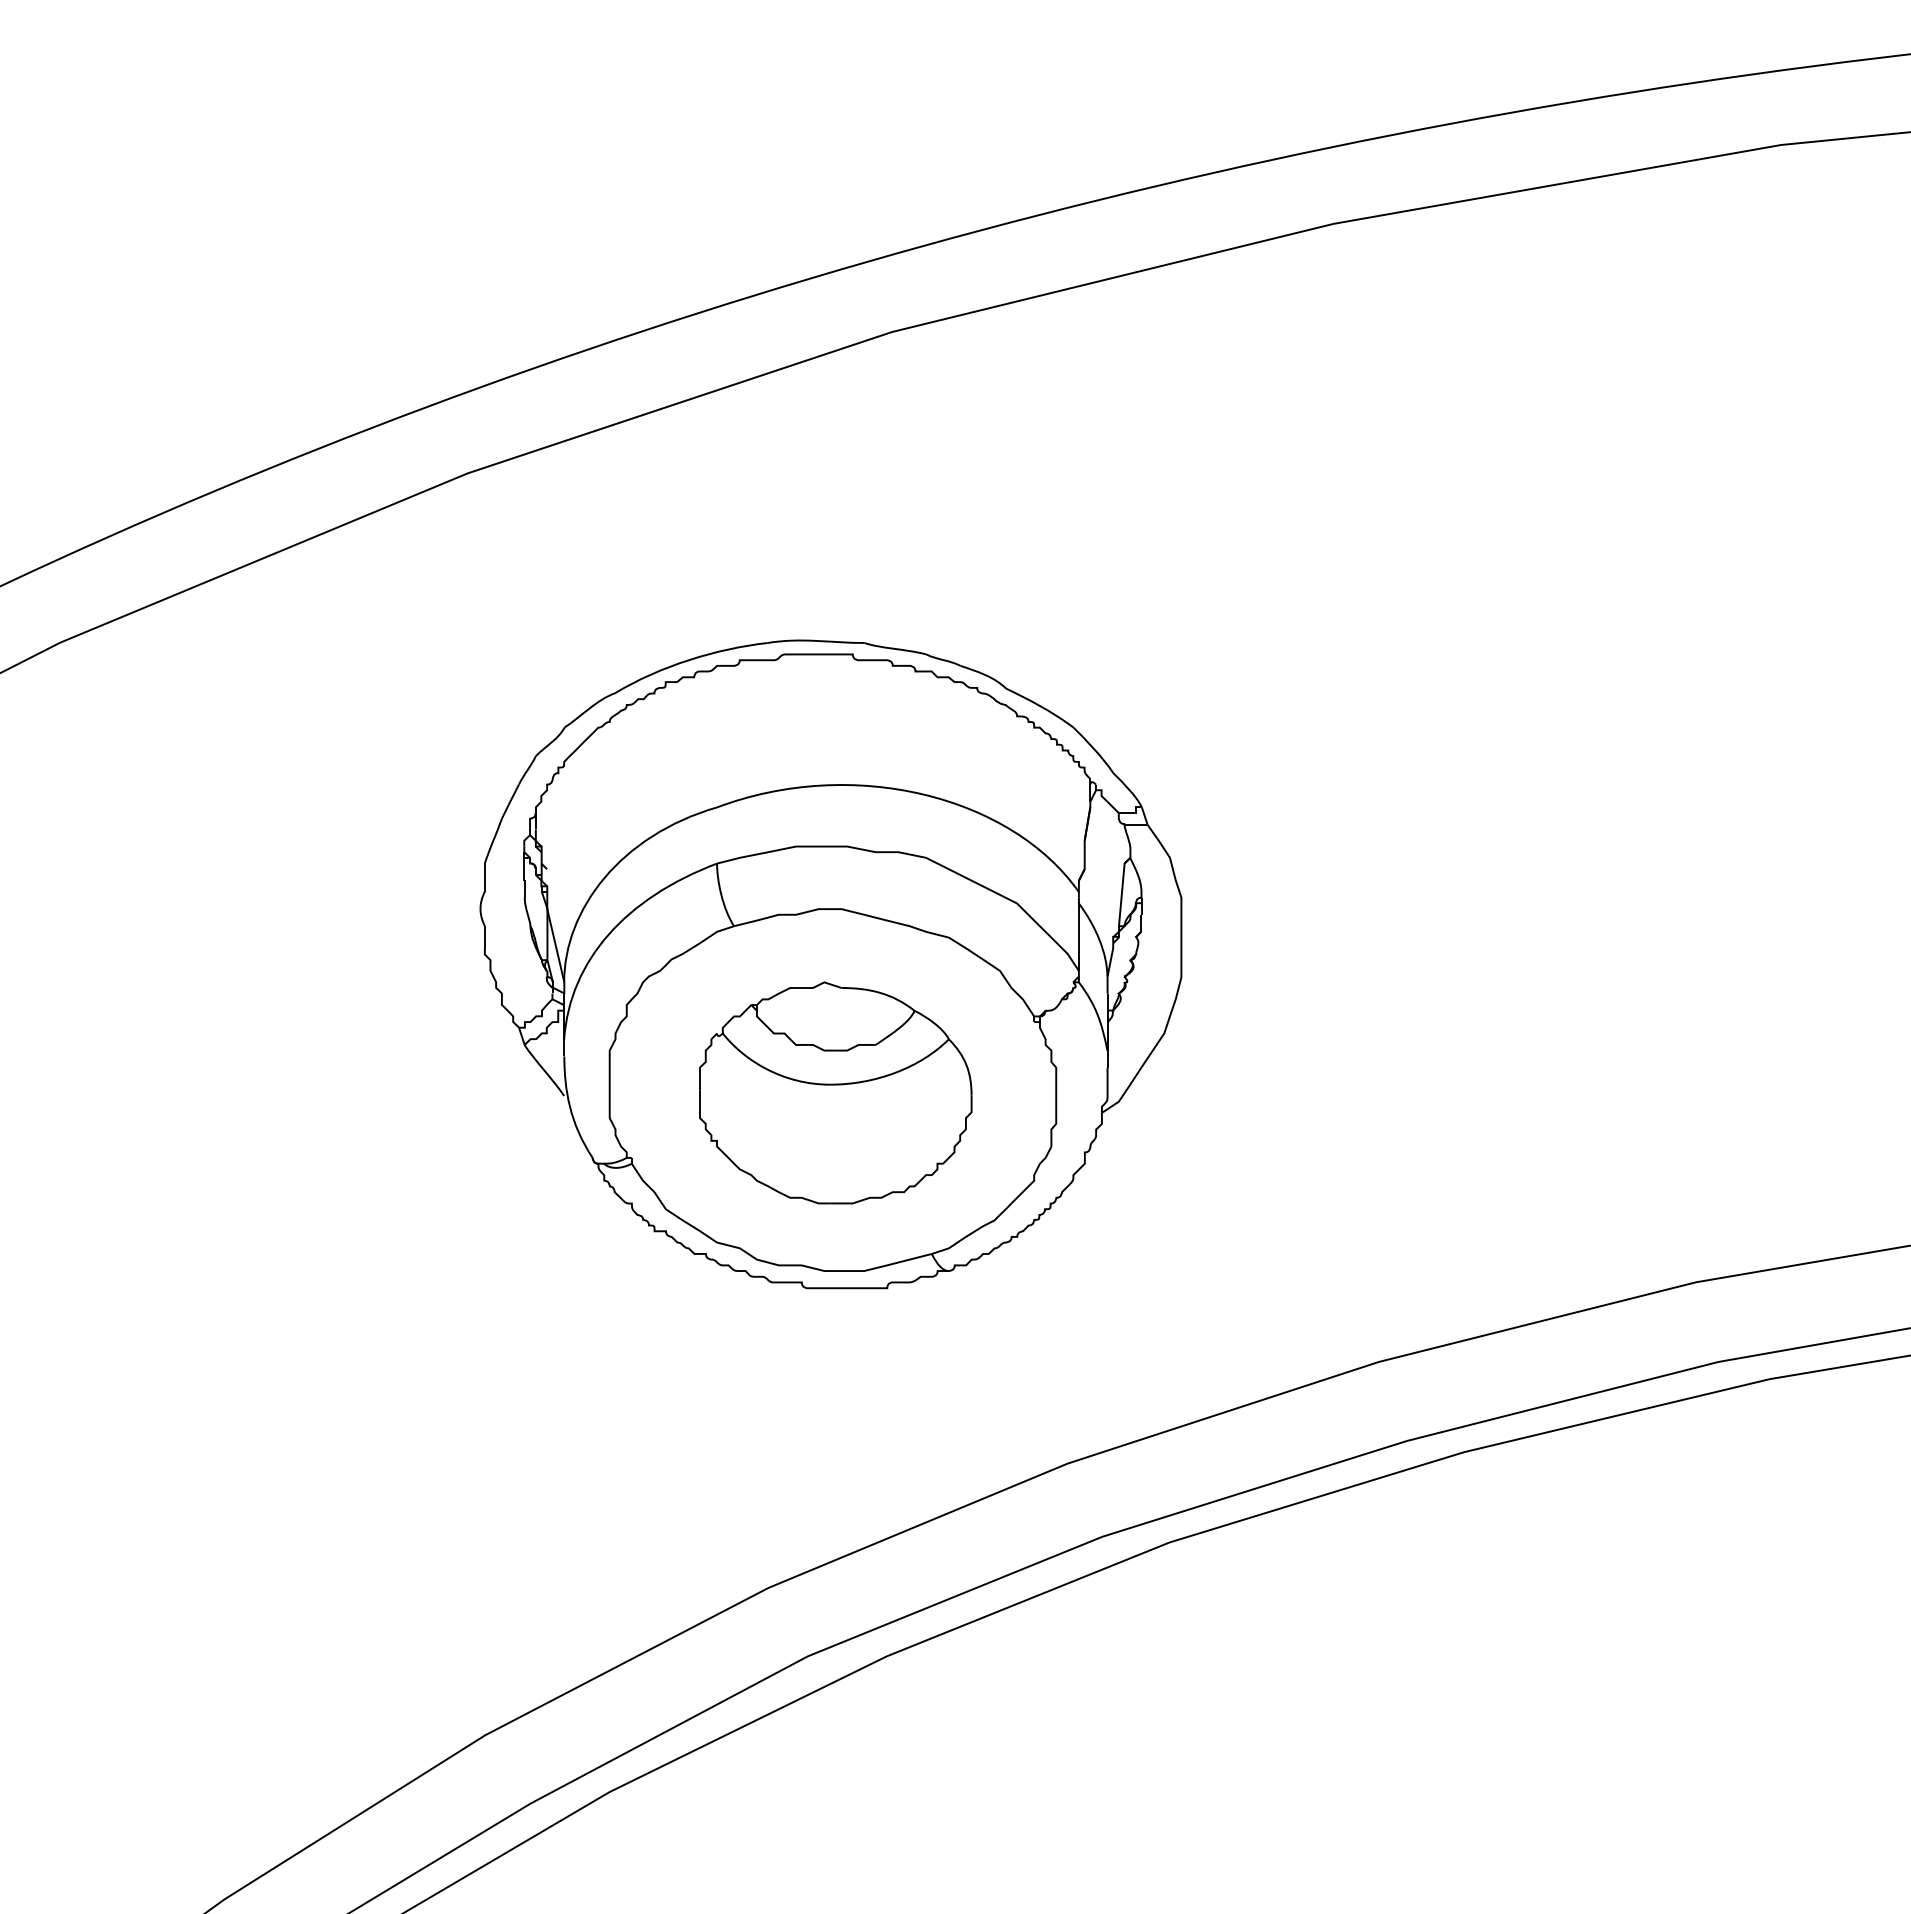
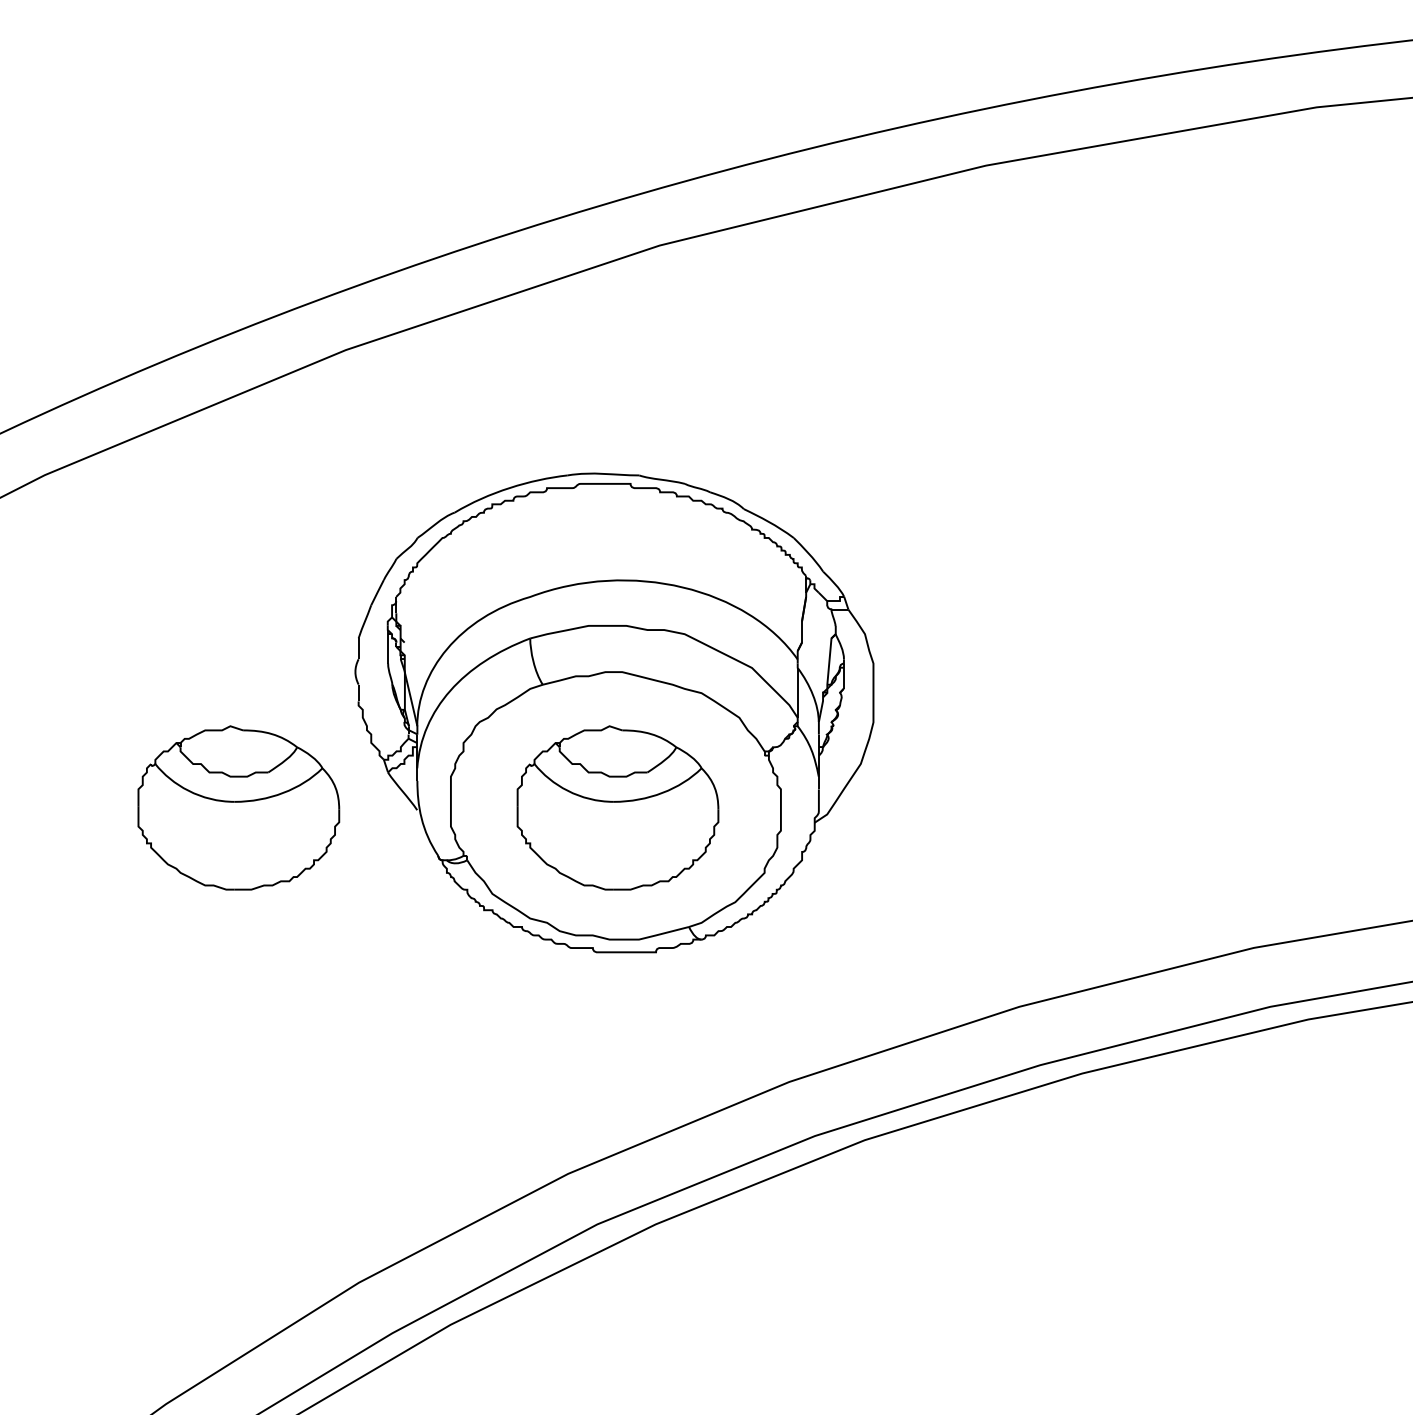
part: (322, 1092) -> (238, 807), added

